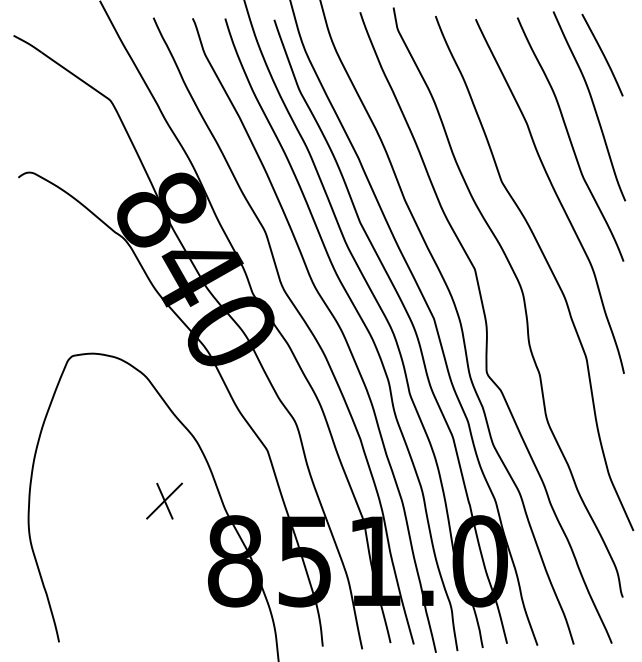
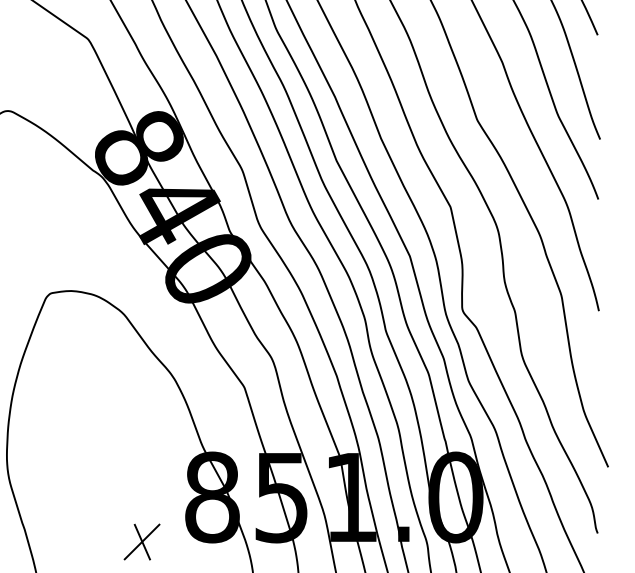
part: (164, 500) -> (142, 541), moved

